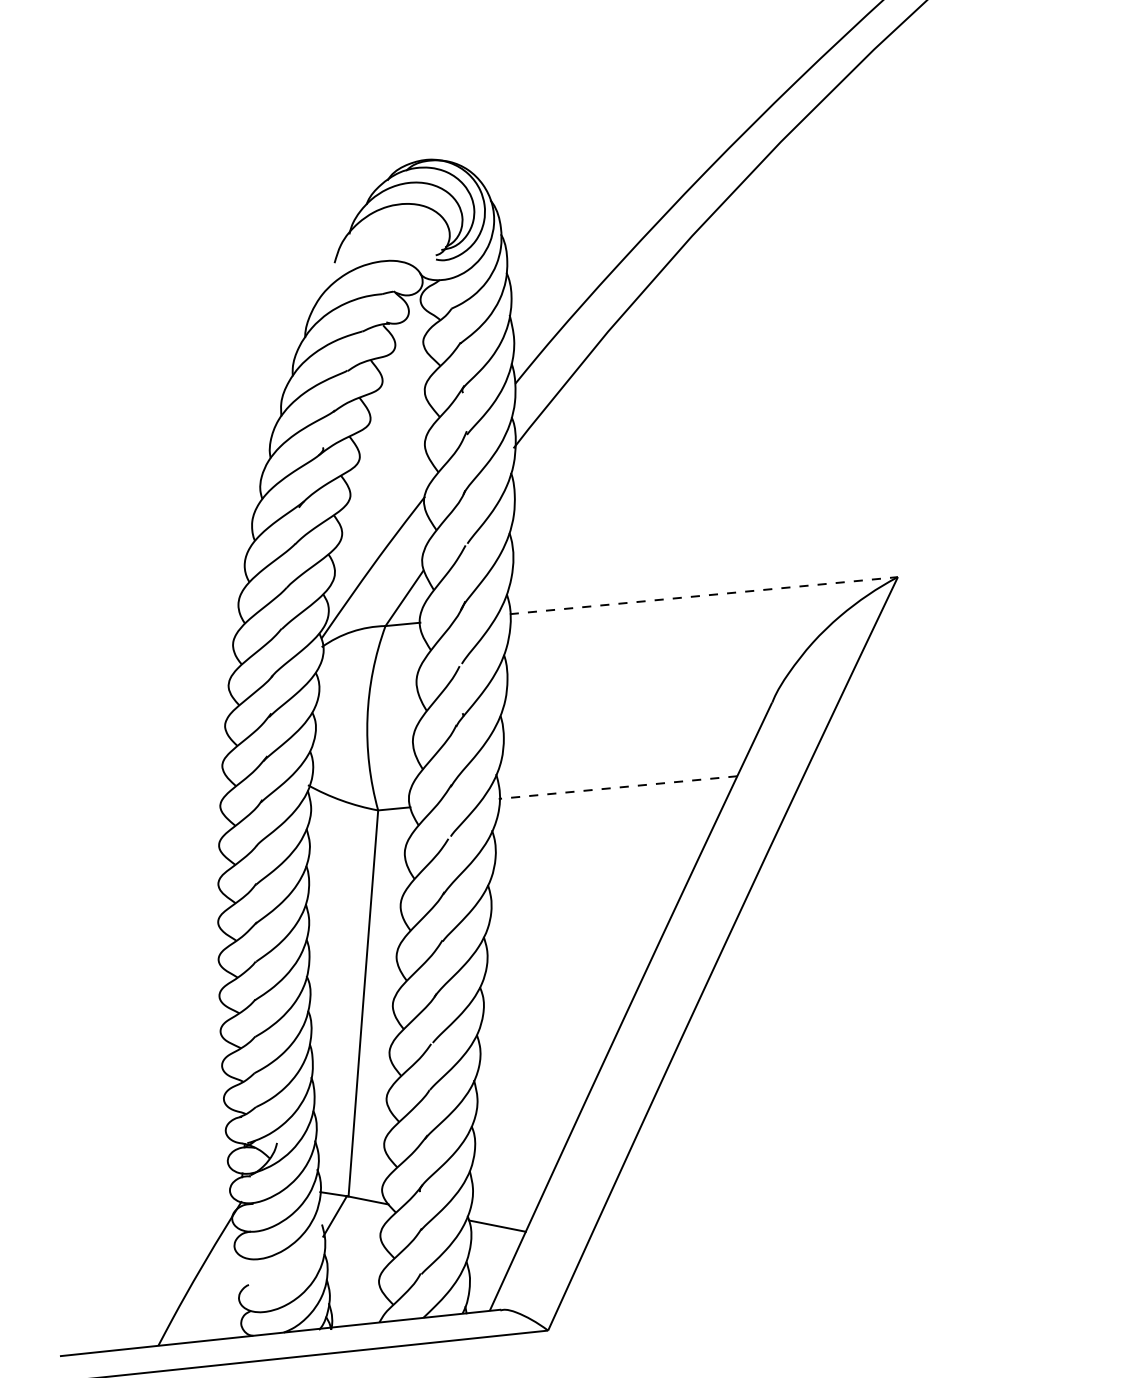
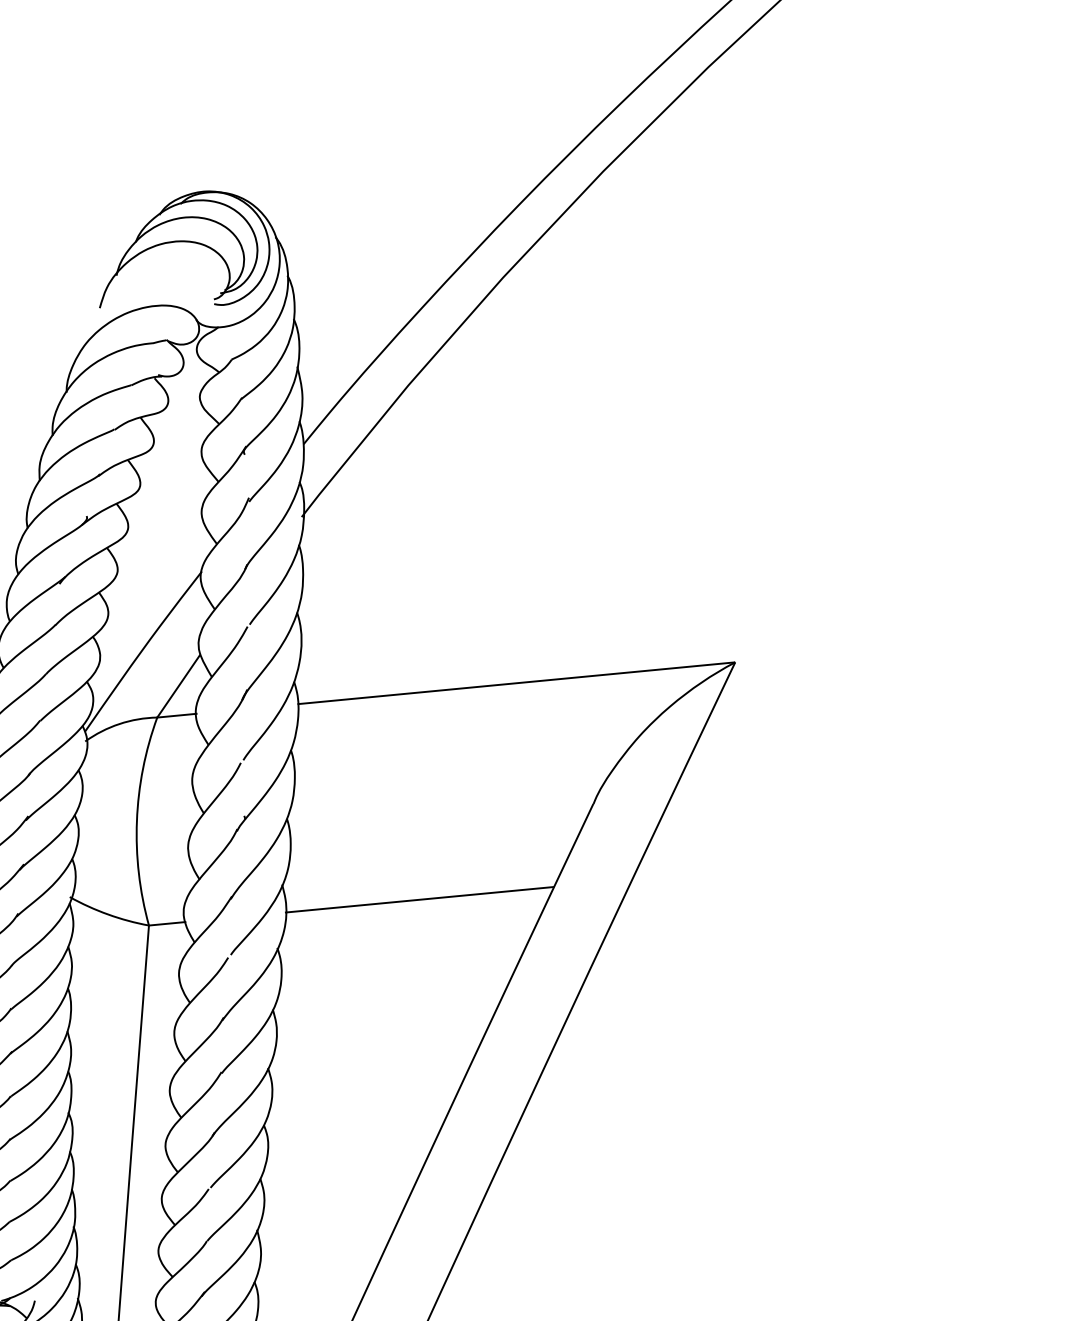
line: (703, 595) -> (515, 683), dashed -> solid
line: (617, 787) -> (418, 899), dashed -> solid

